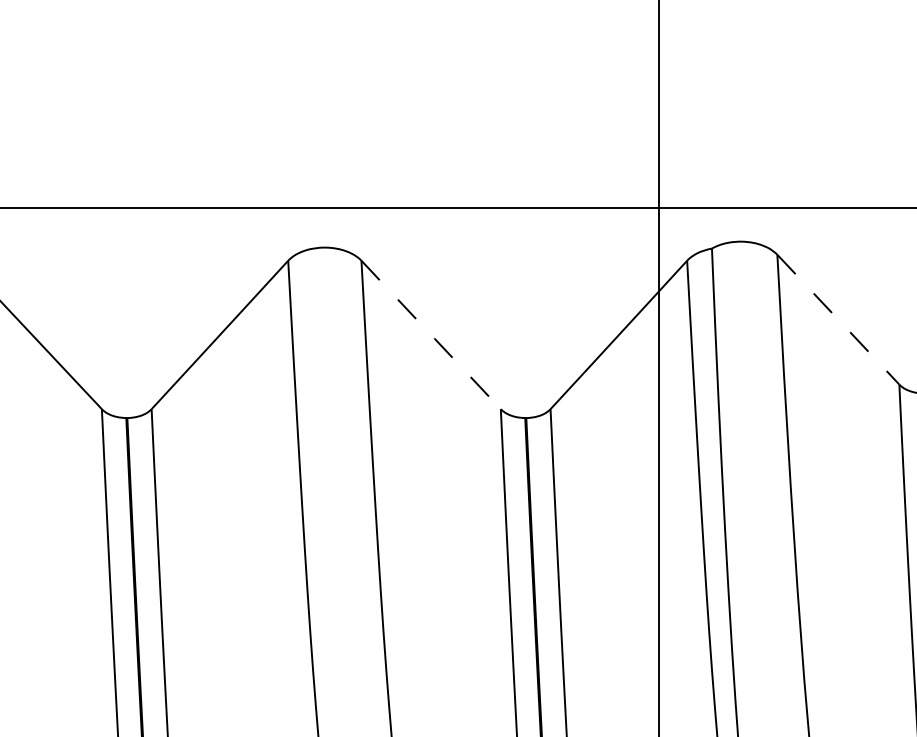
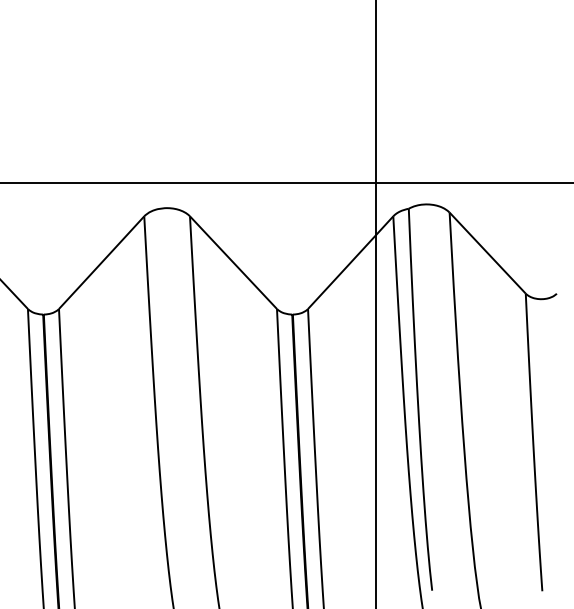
line: (838, 320) -> (487, 253), dashed -> solid
line: (431, 334) -> (233, 262), dashed -> solid

